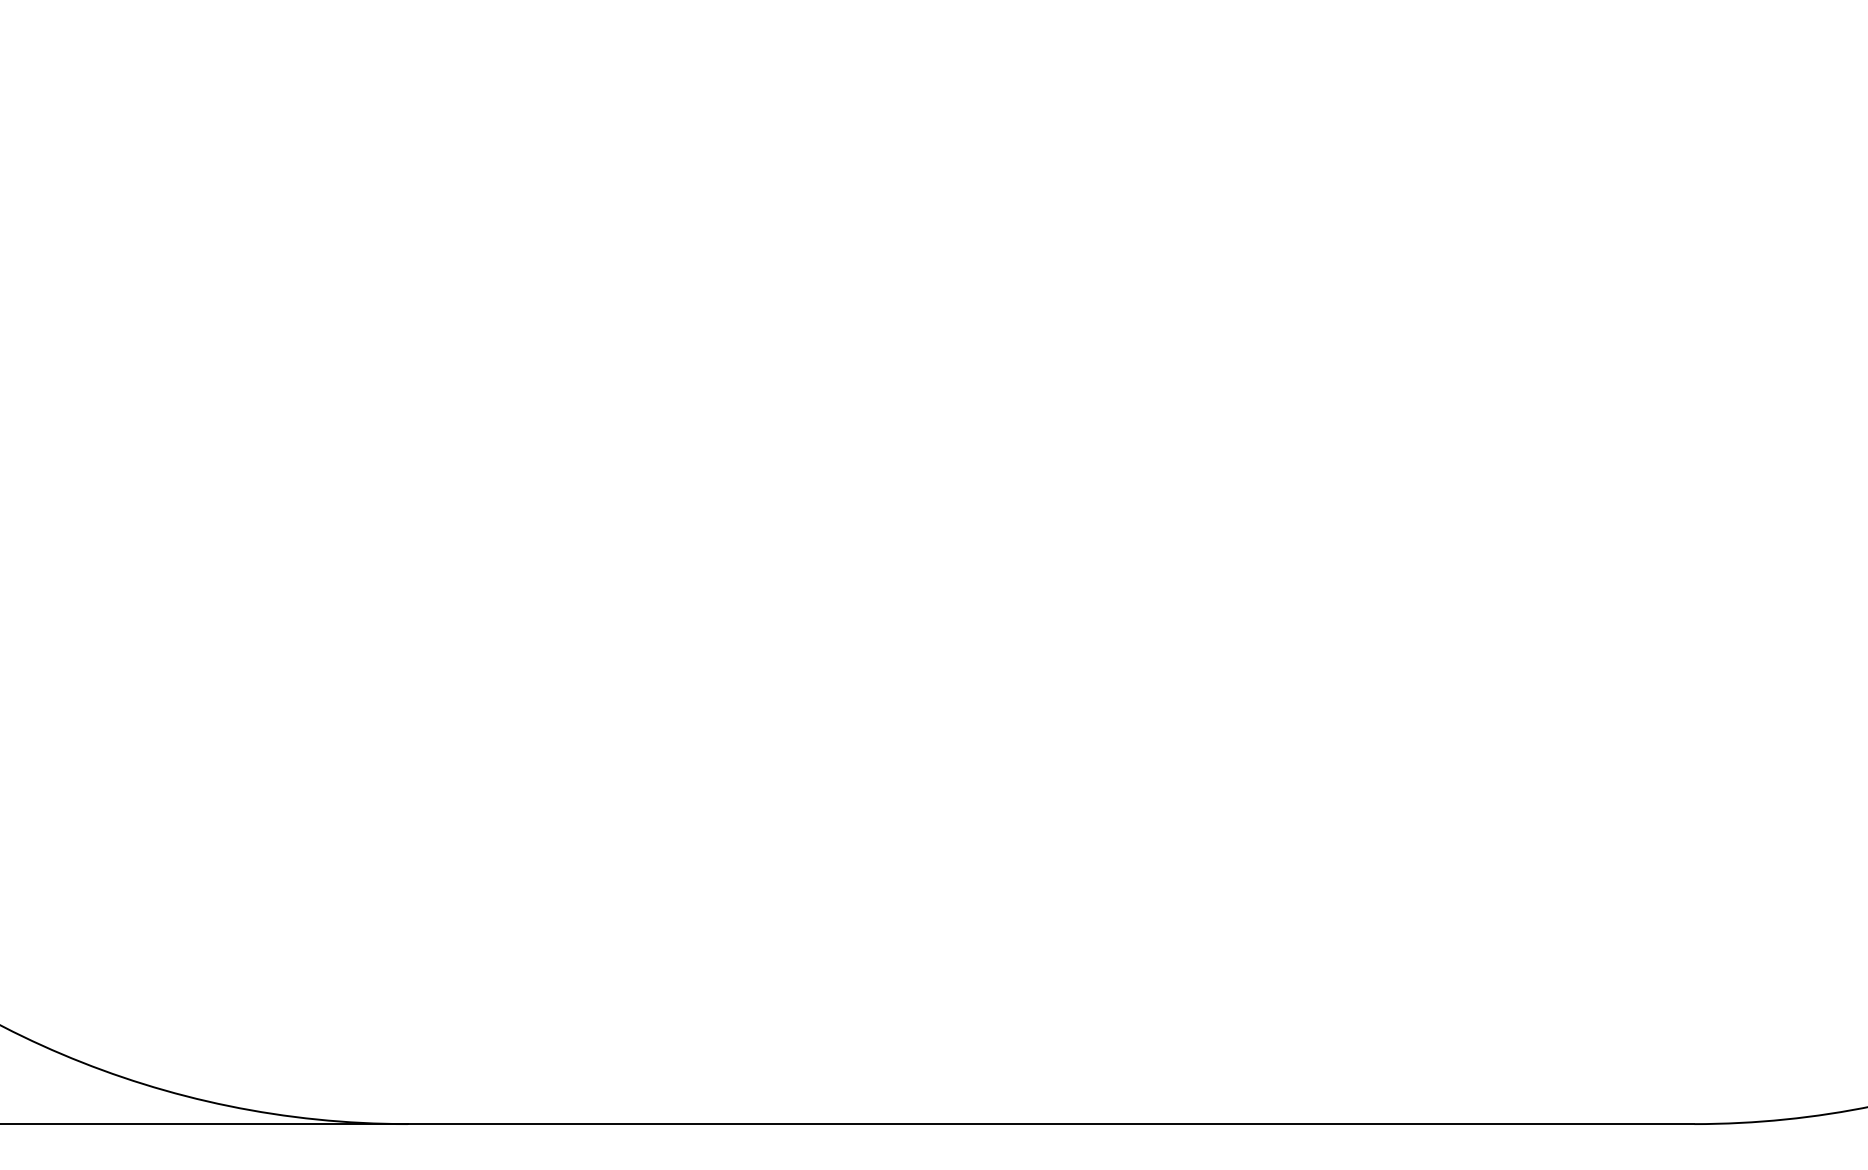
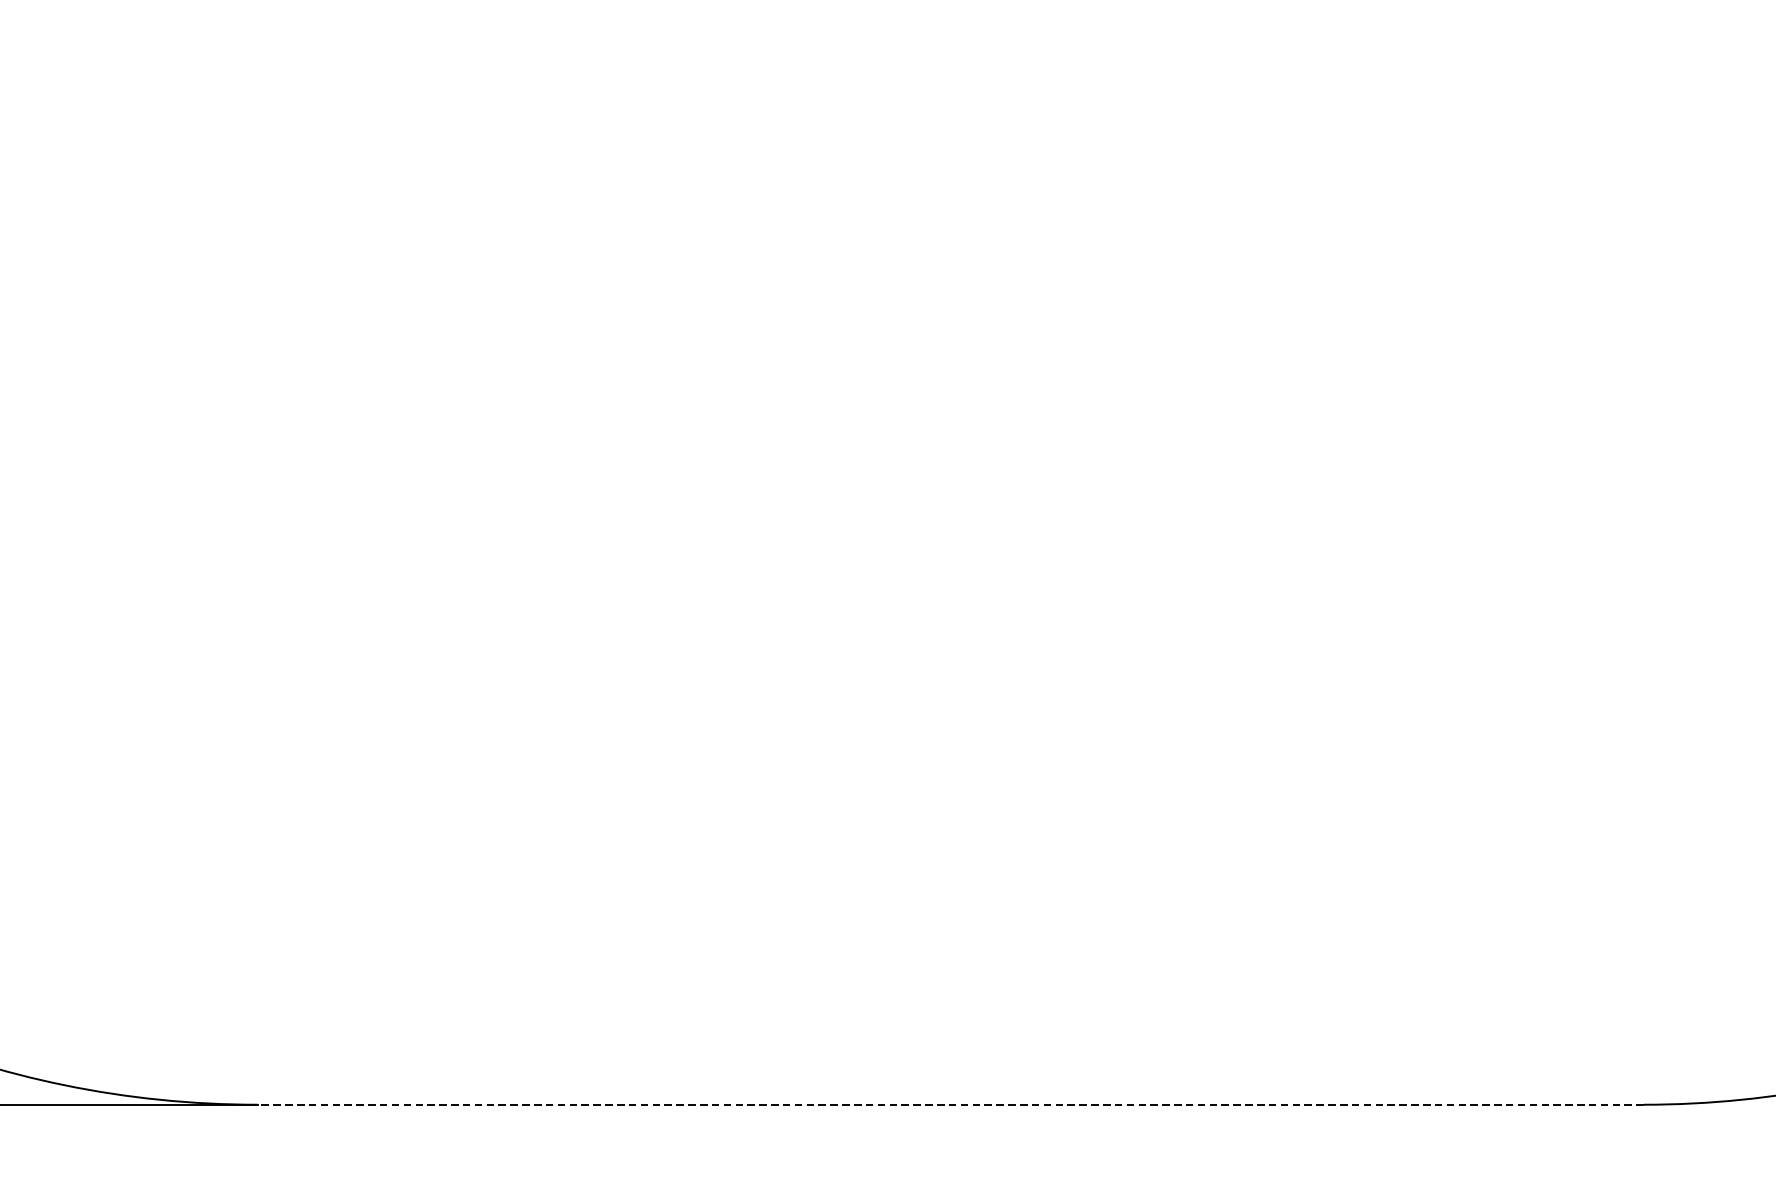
line: (1050, 1124) -> (950, 1105), solid -> dashed

